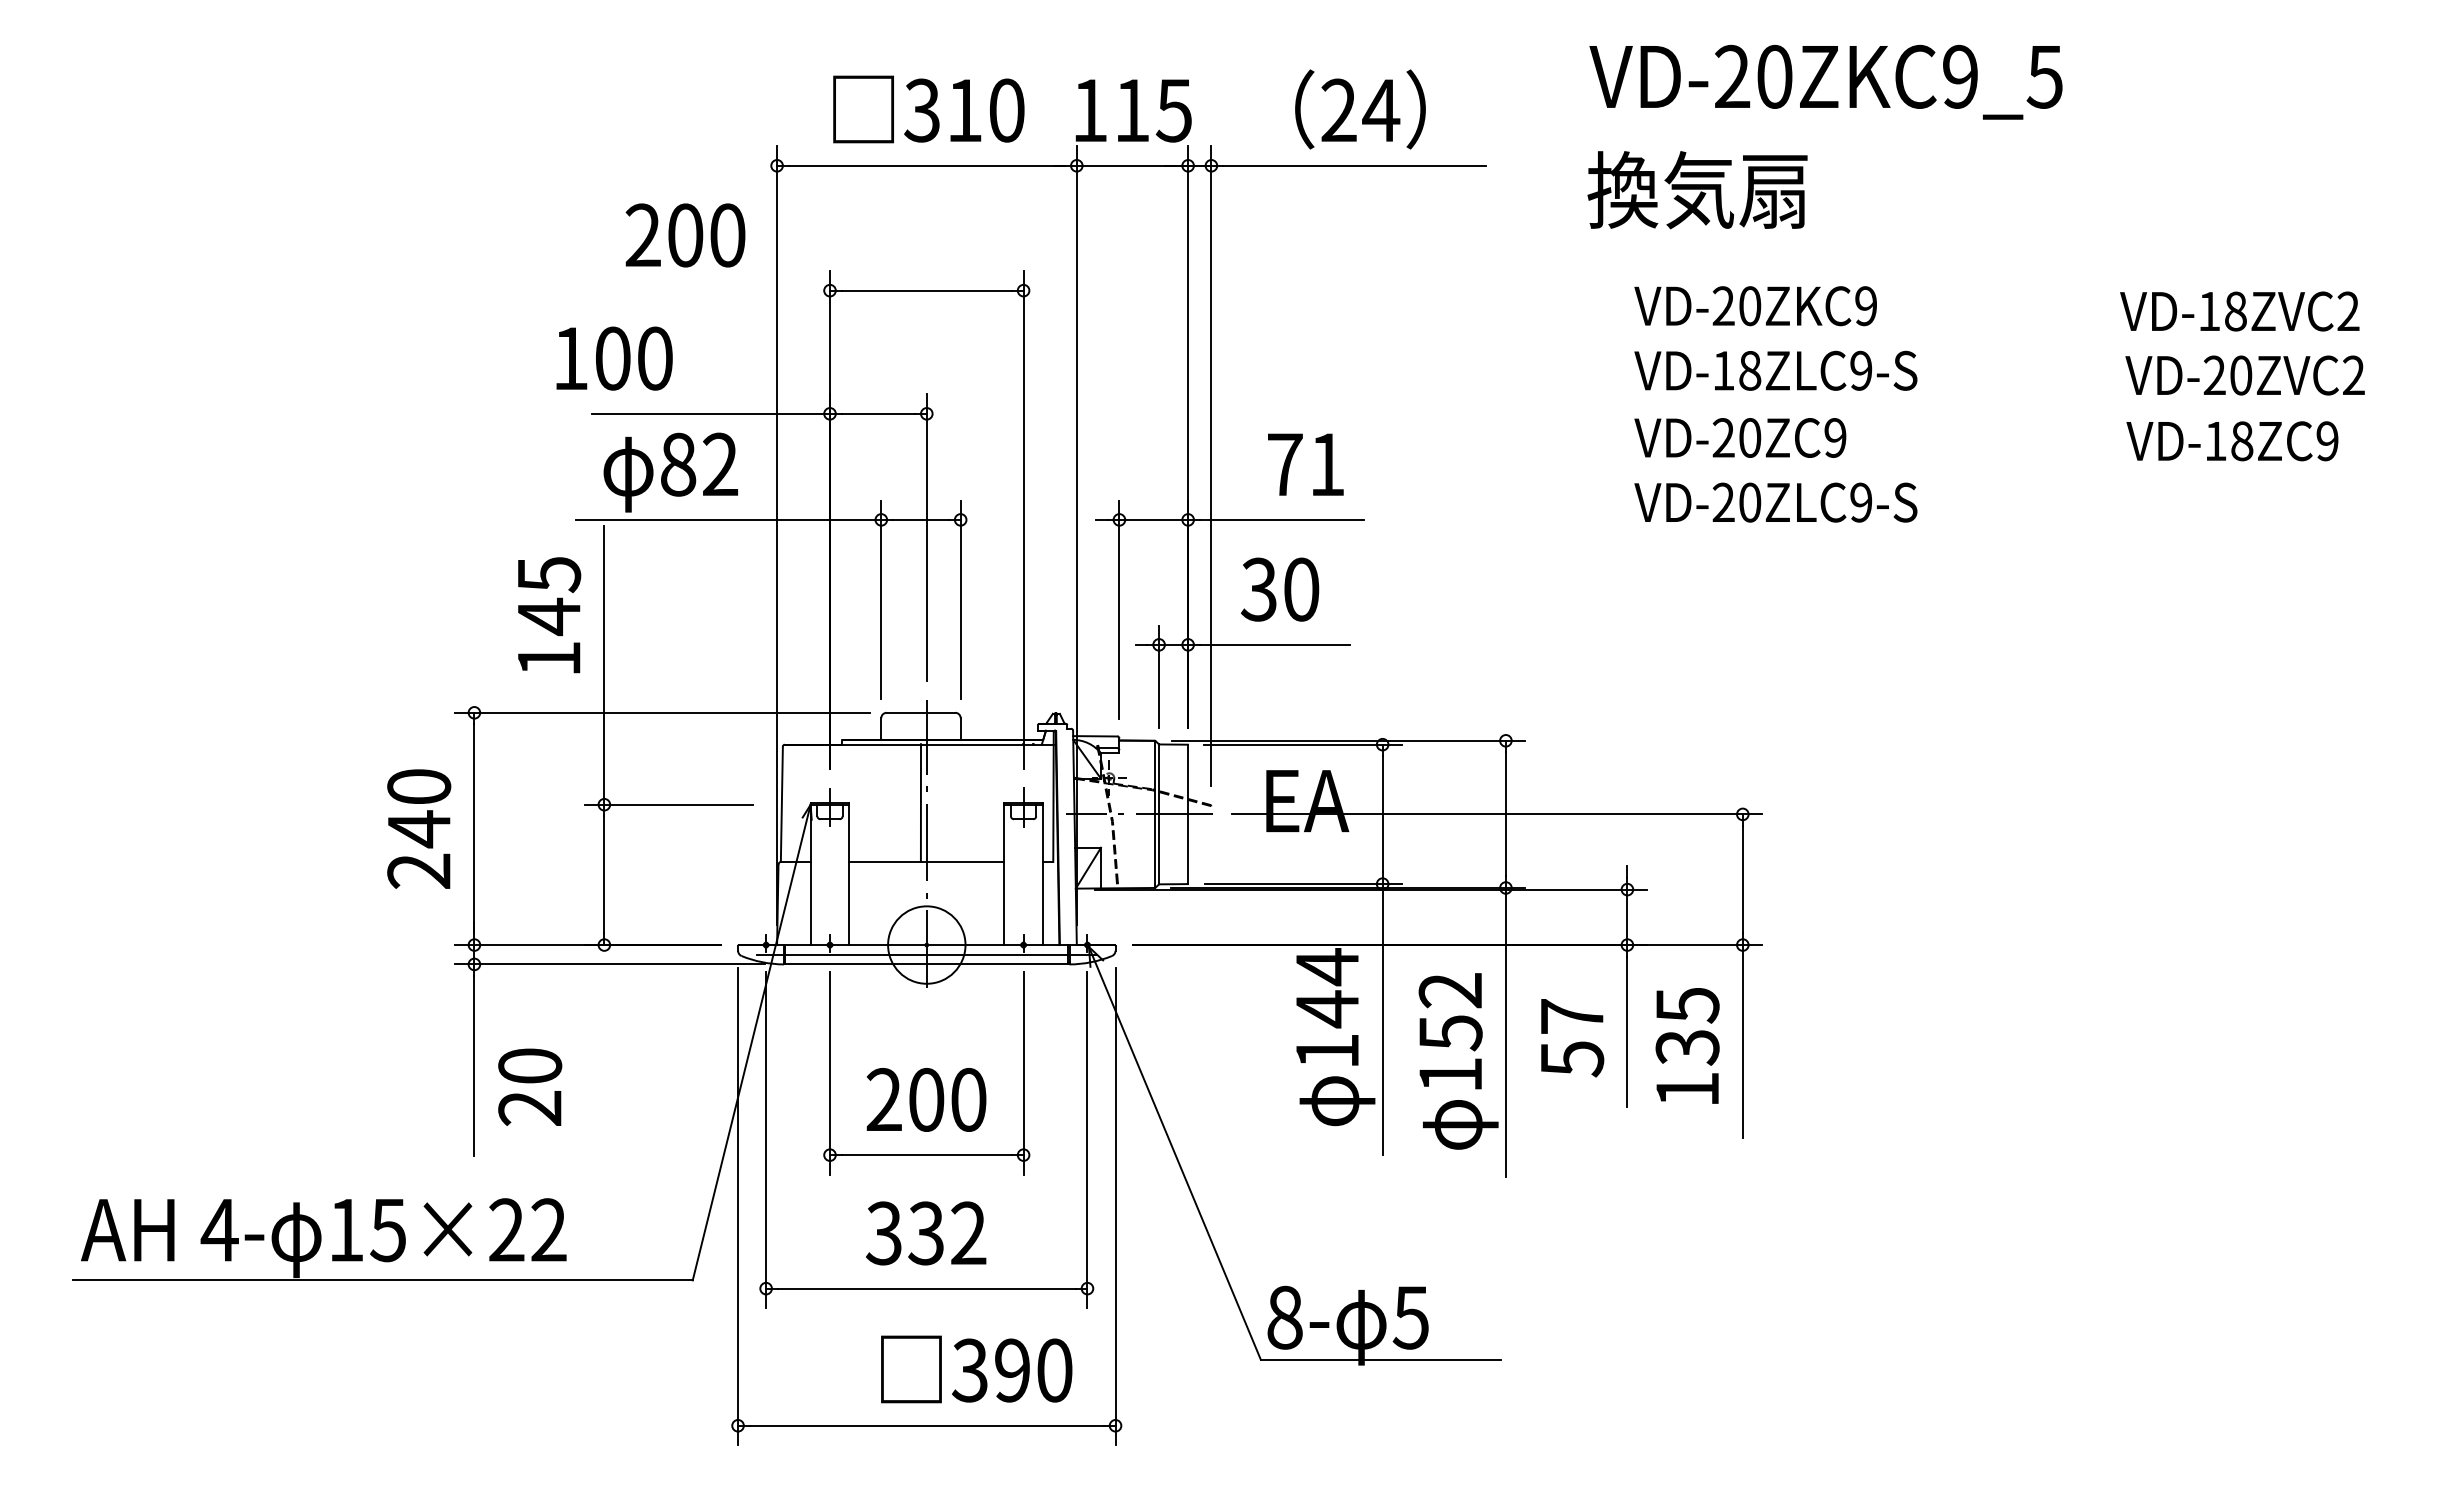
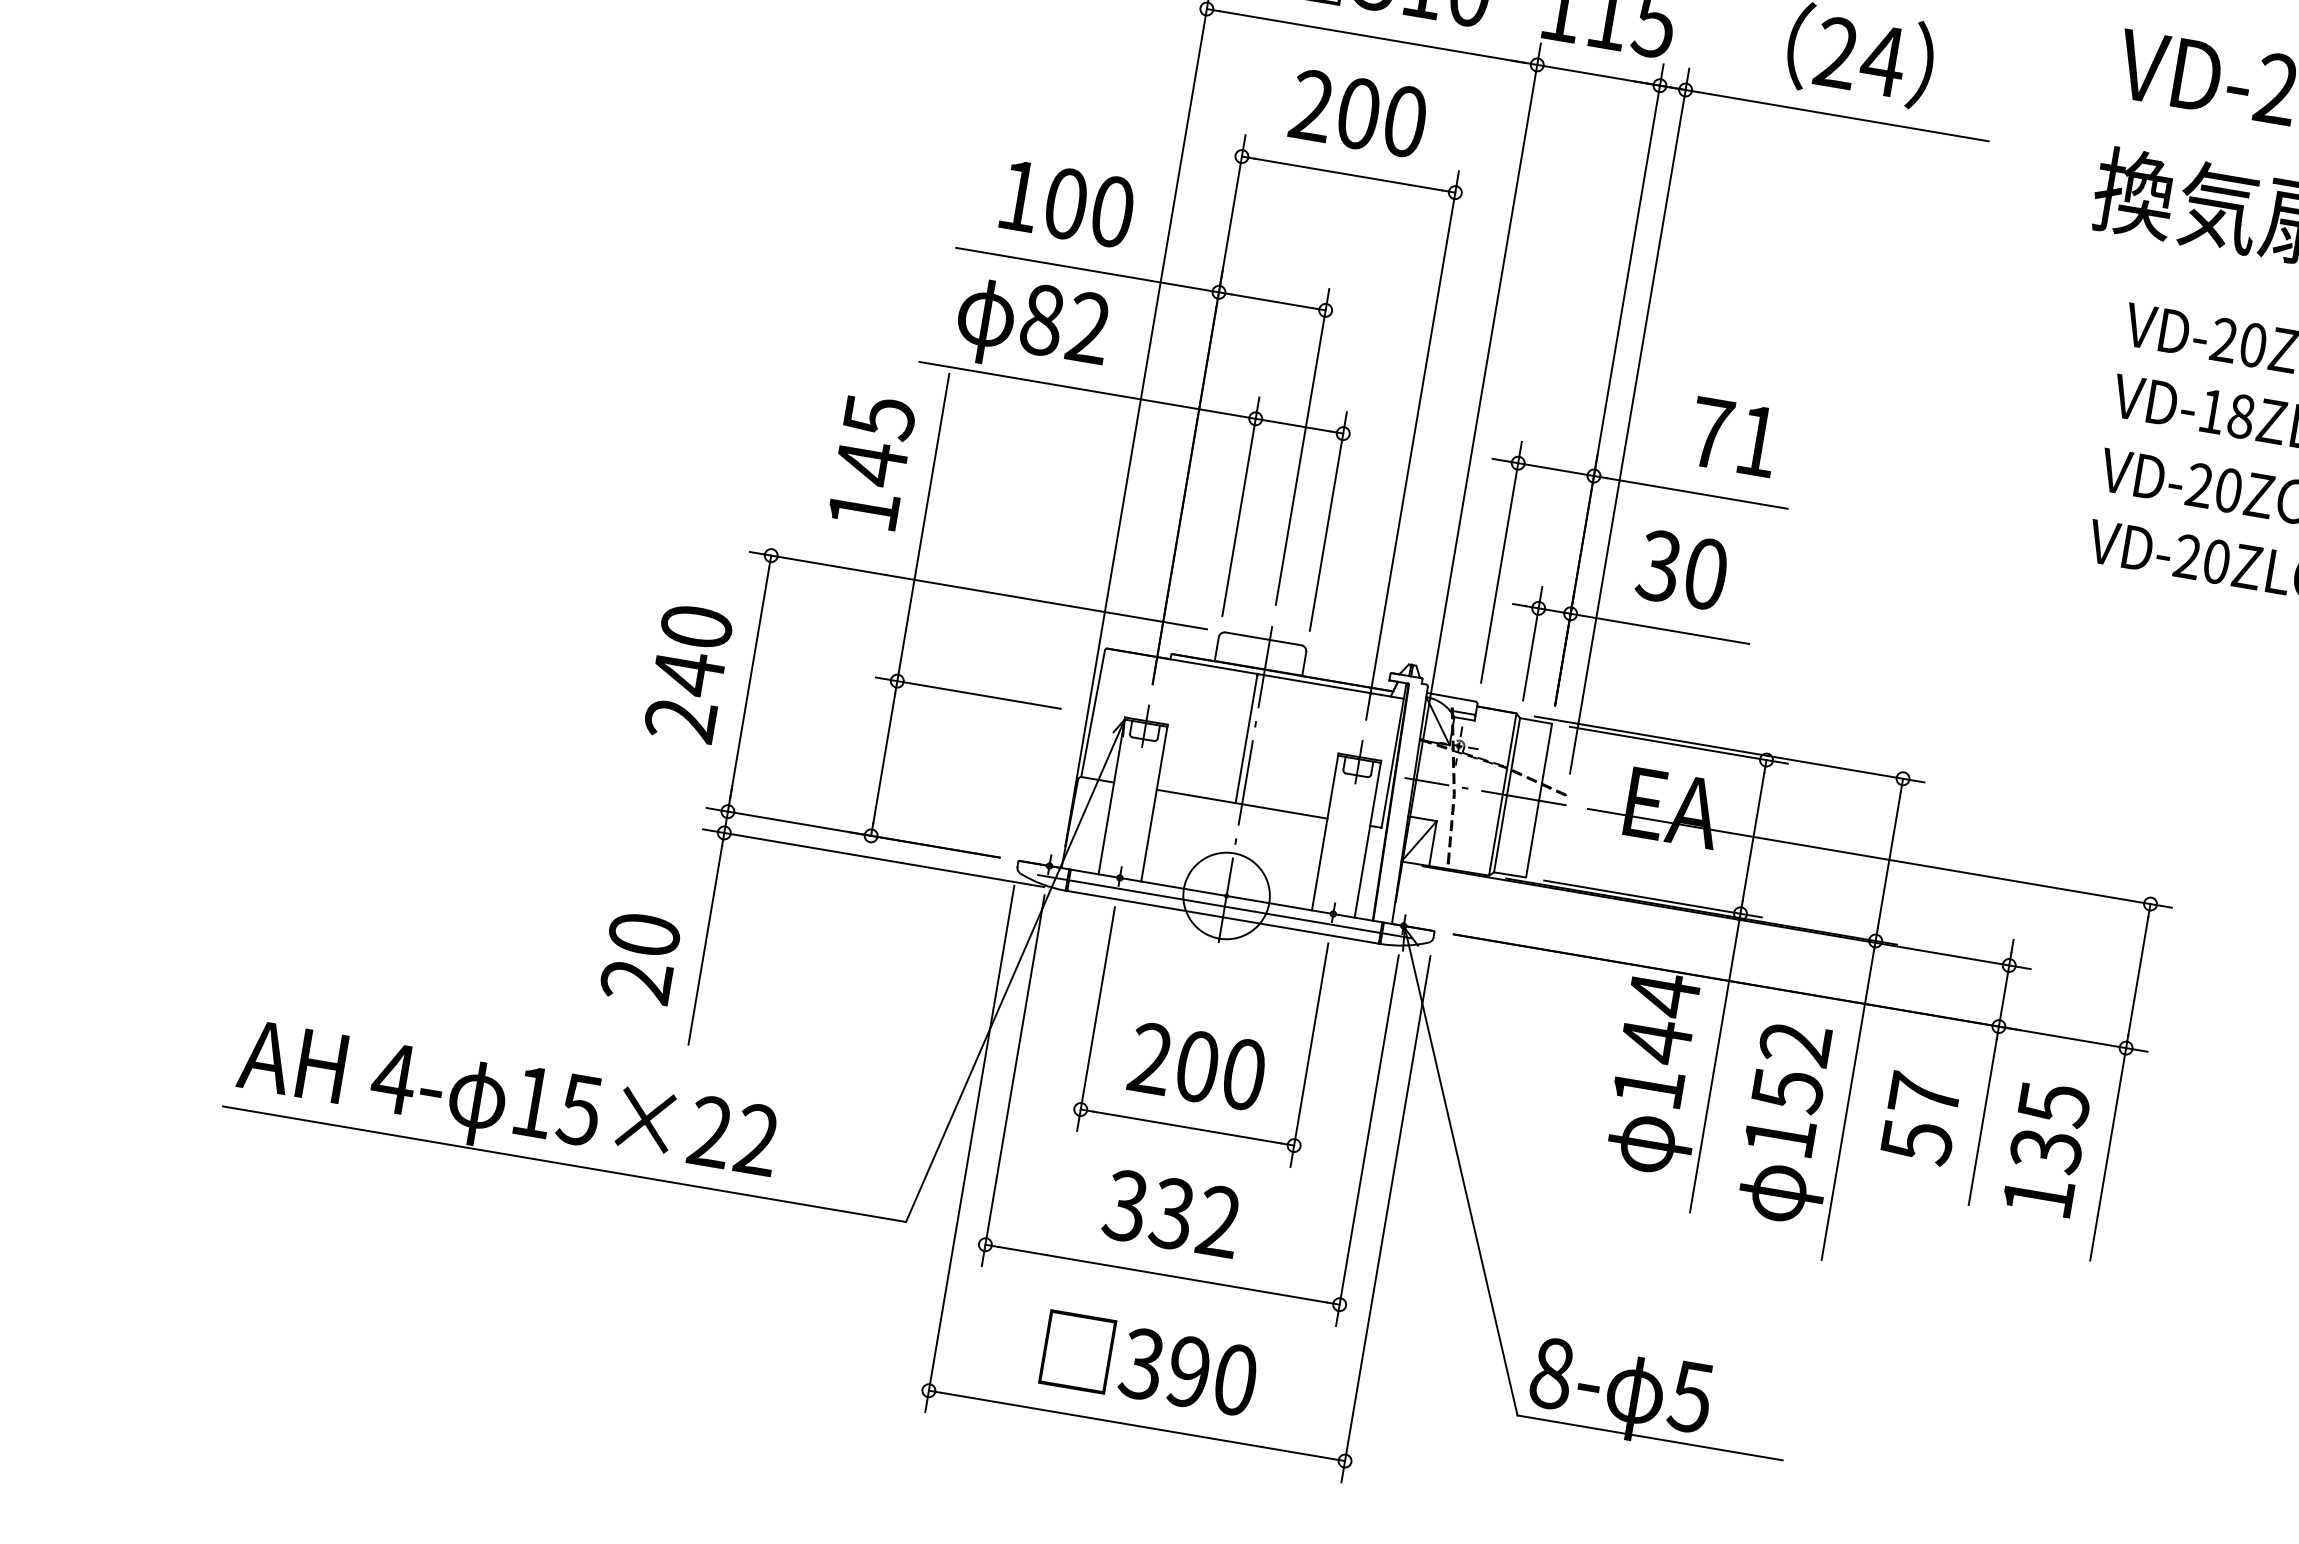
text: (685, 235) -> (1358, 113), moved
text: (614, 358) -> (1067, 204), moved
text: (530, 1086) -> (641, 957), moved
text: (976, 1369) -> (1149, 1364), moved

